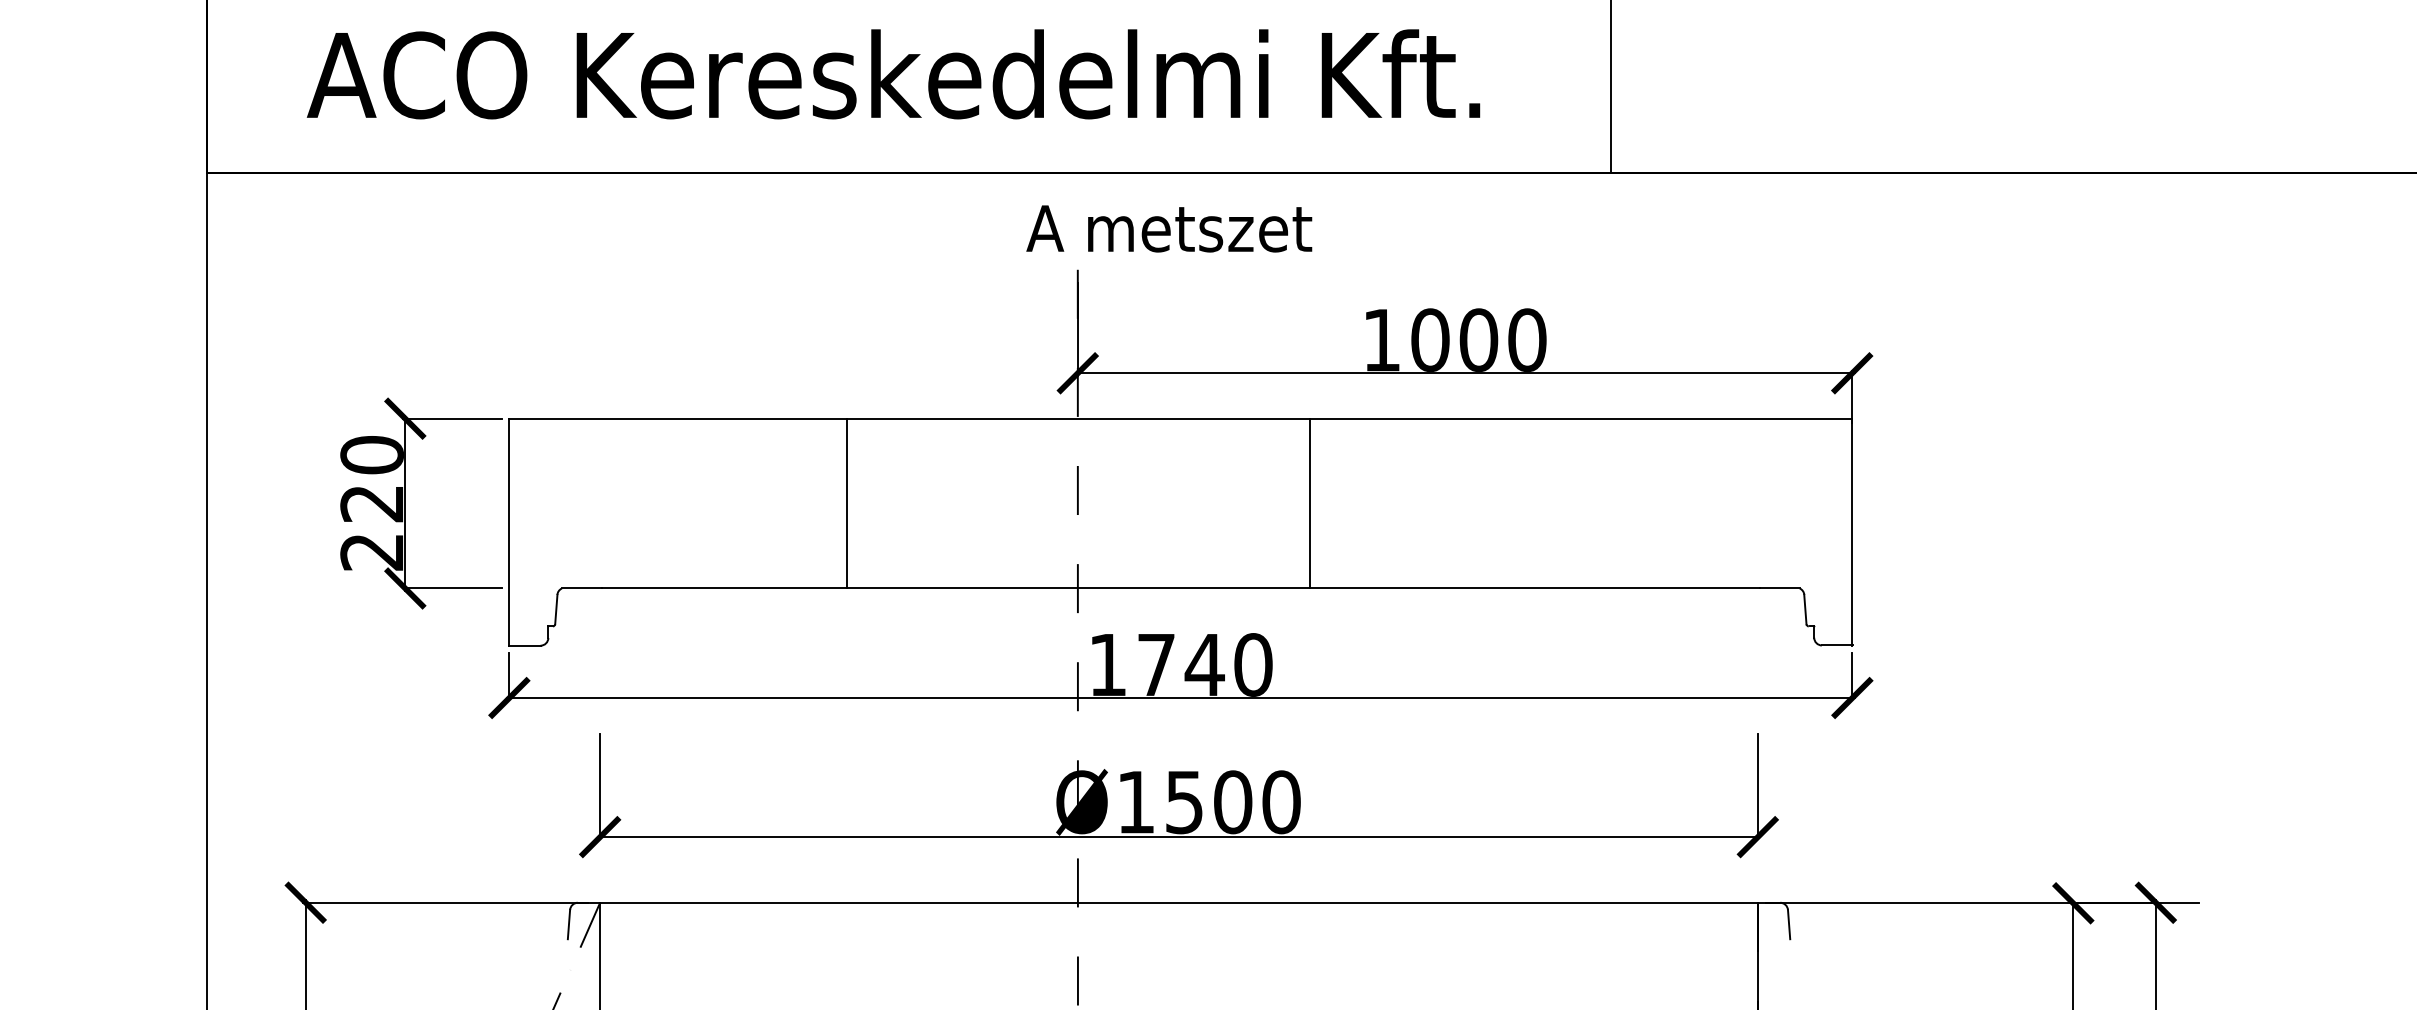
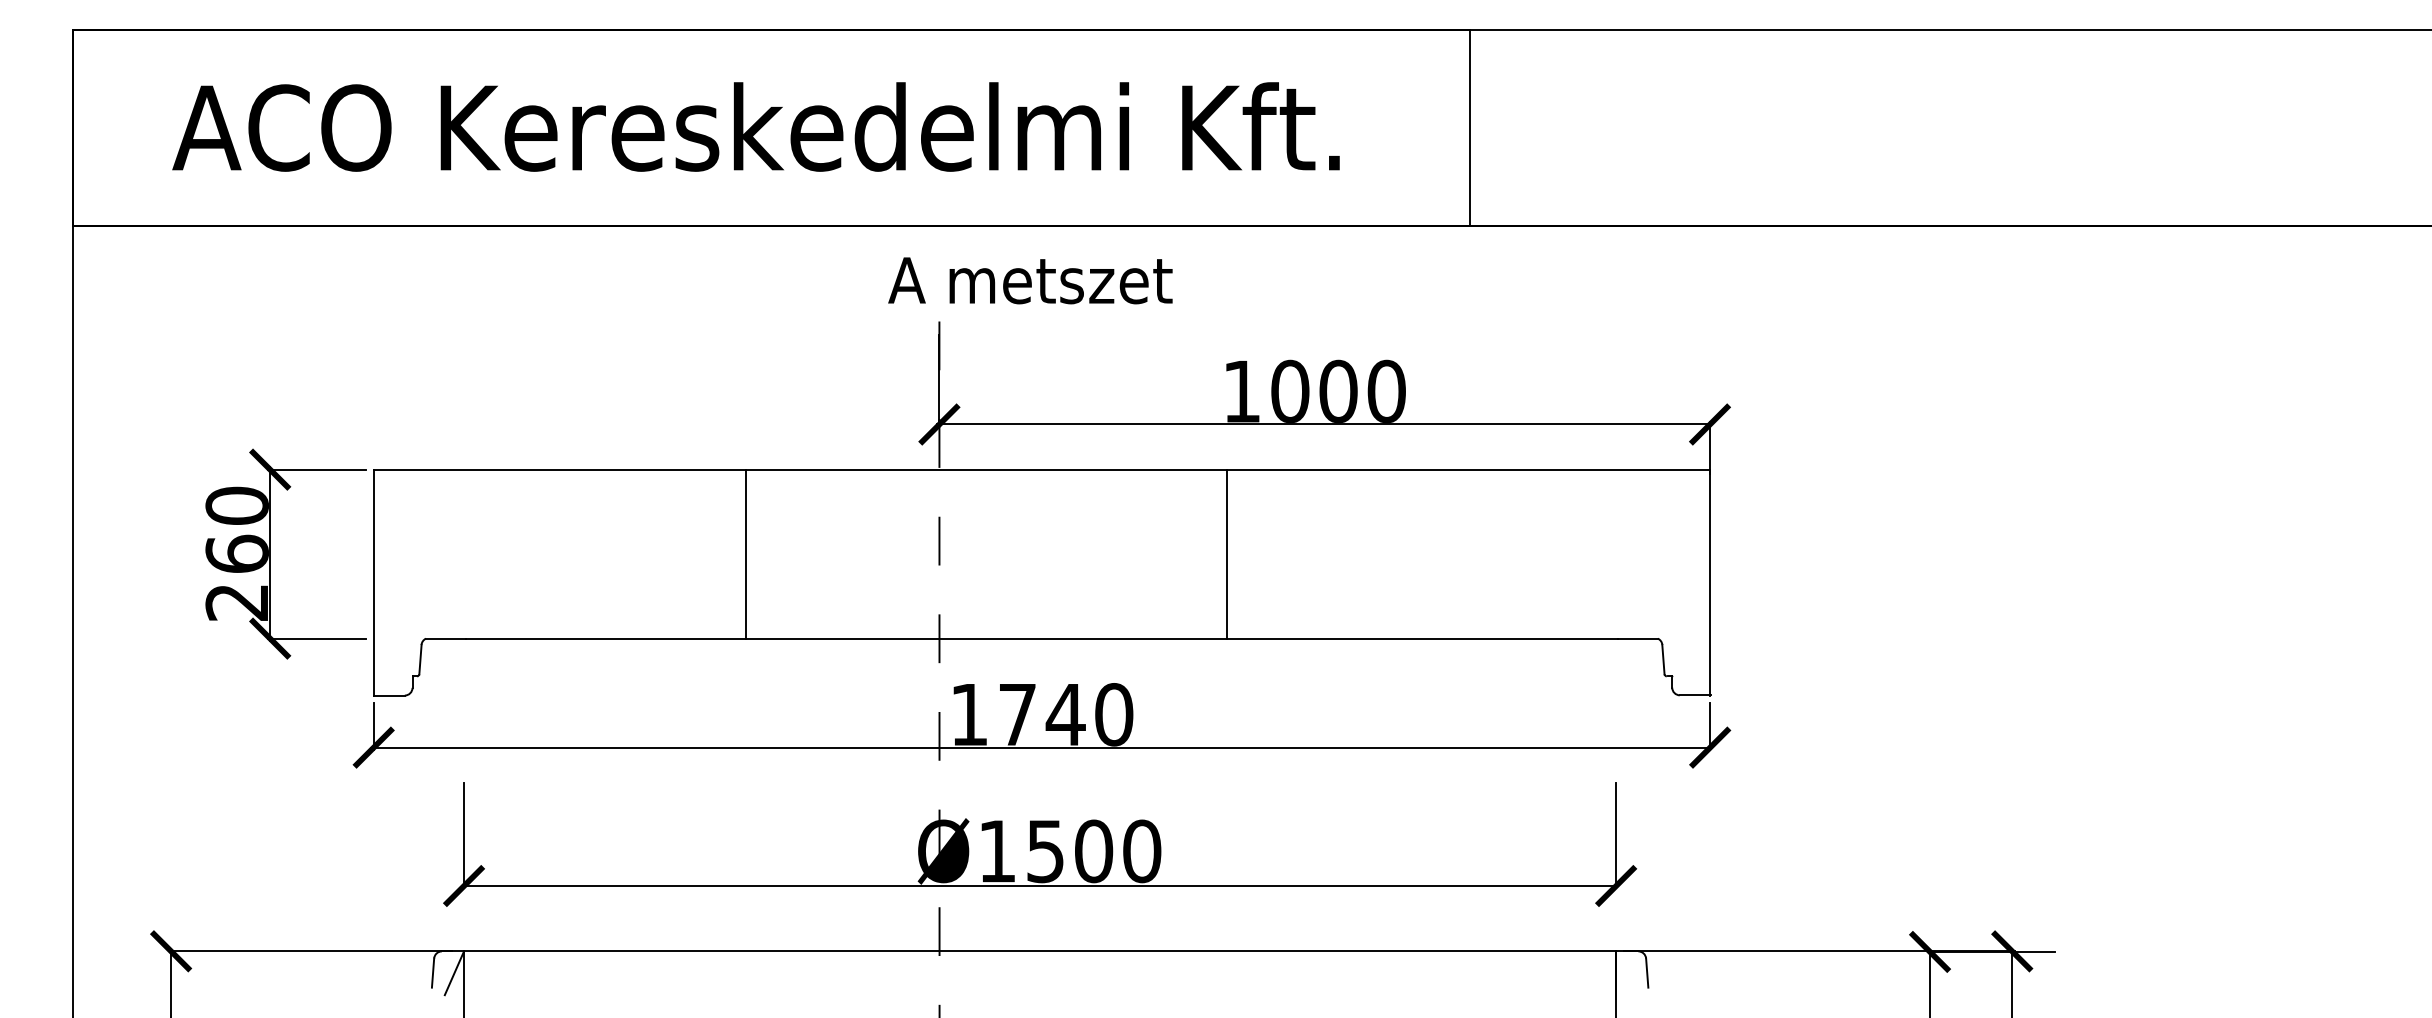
text: (371, 502) -> (236, 553), 220 -> 260
line: (846, 502) -> (746, 553), moved
line: (1310, 502) -> (1227, 553), moved

